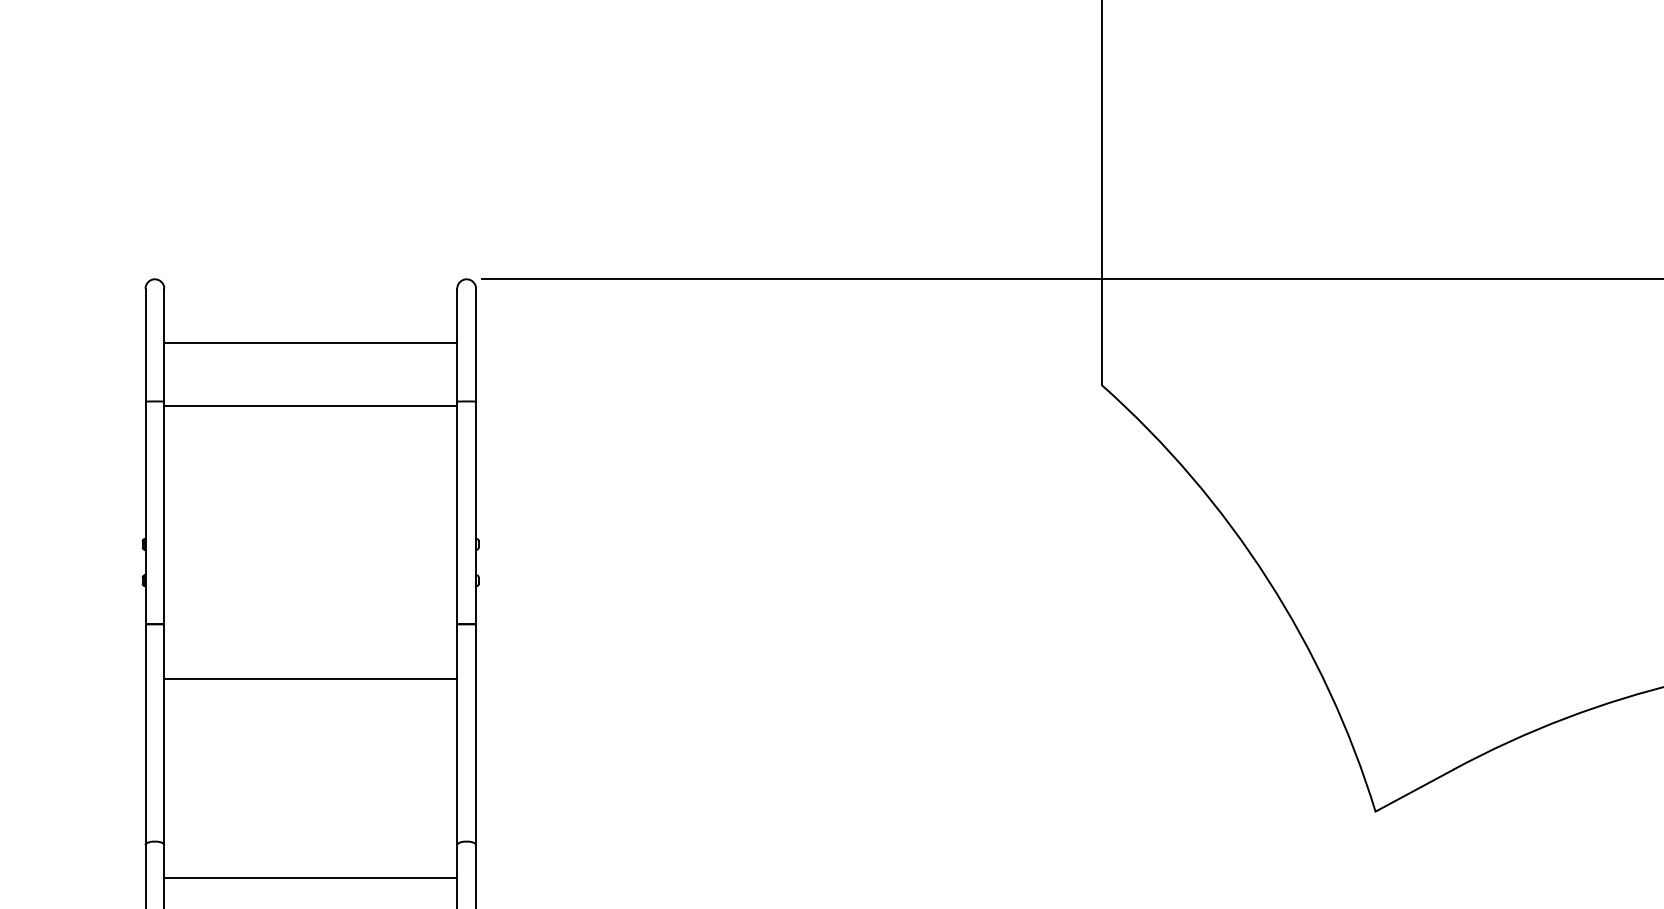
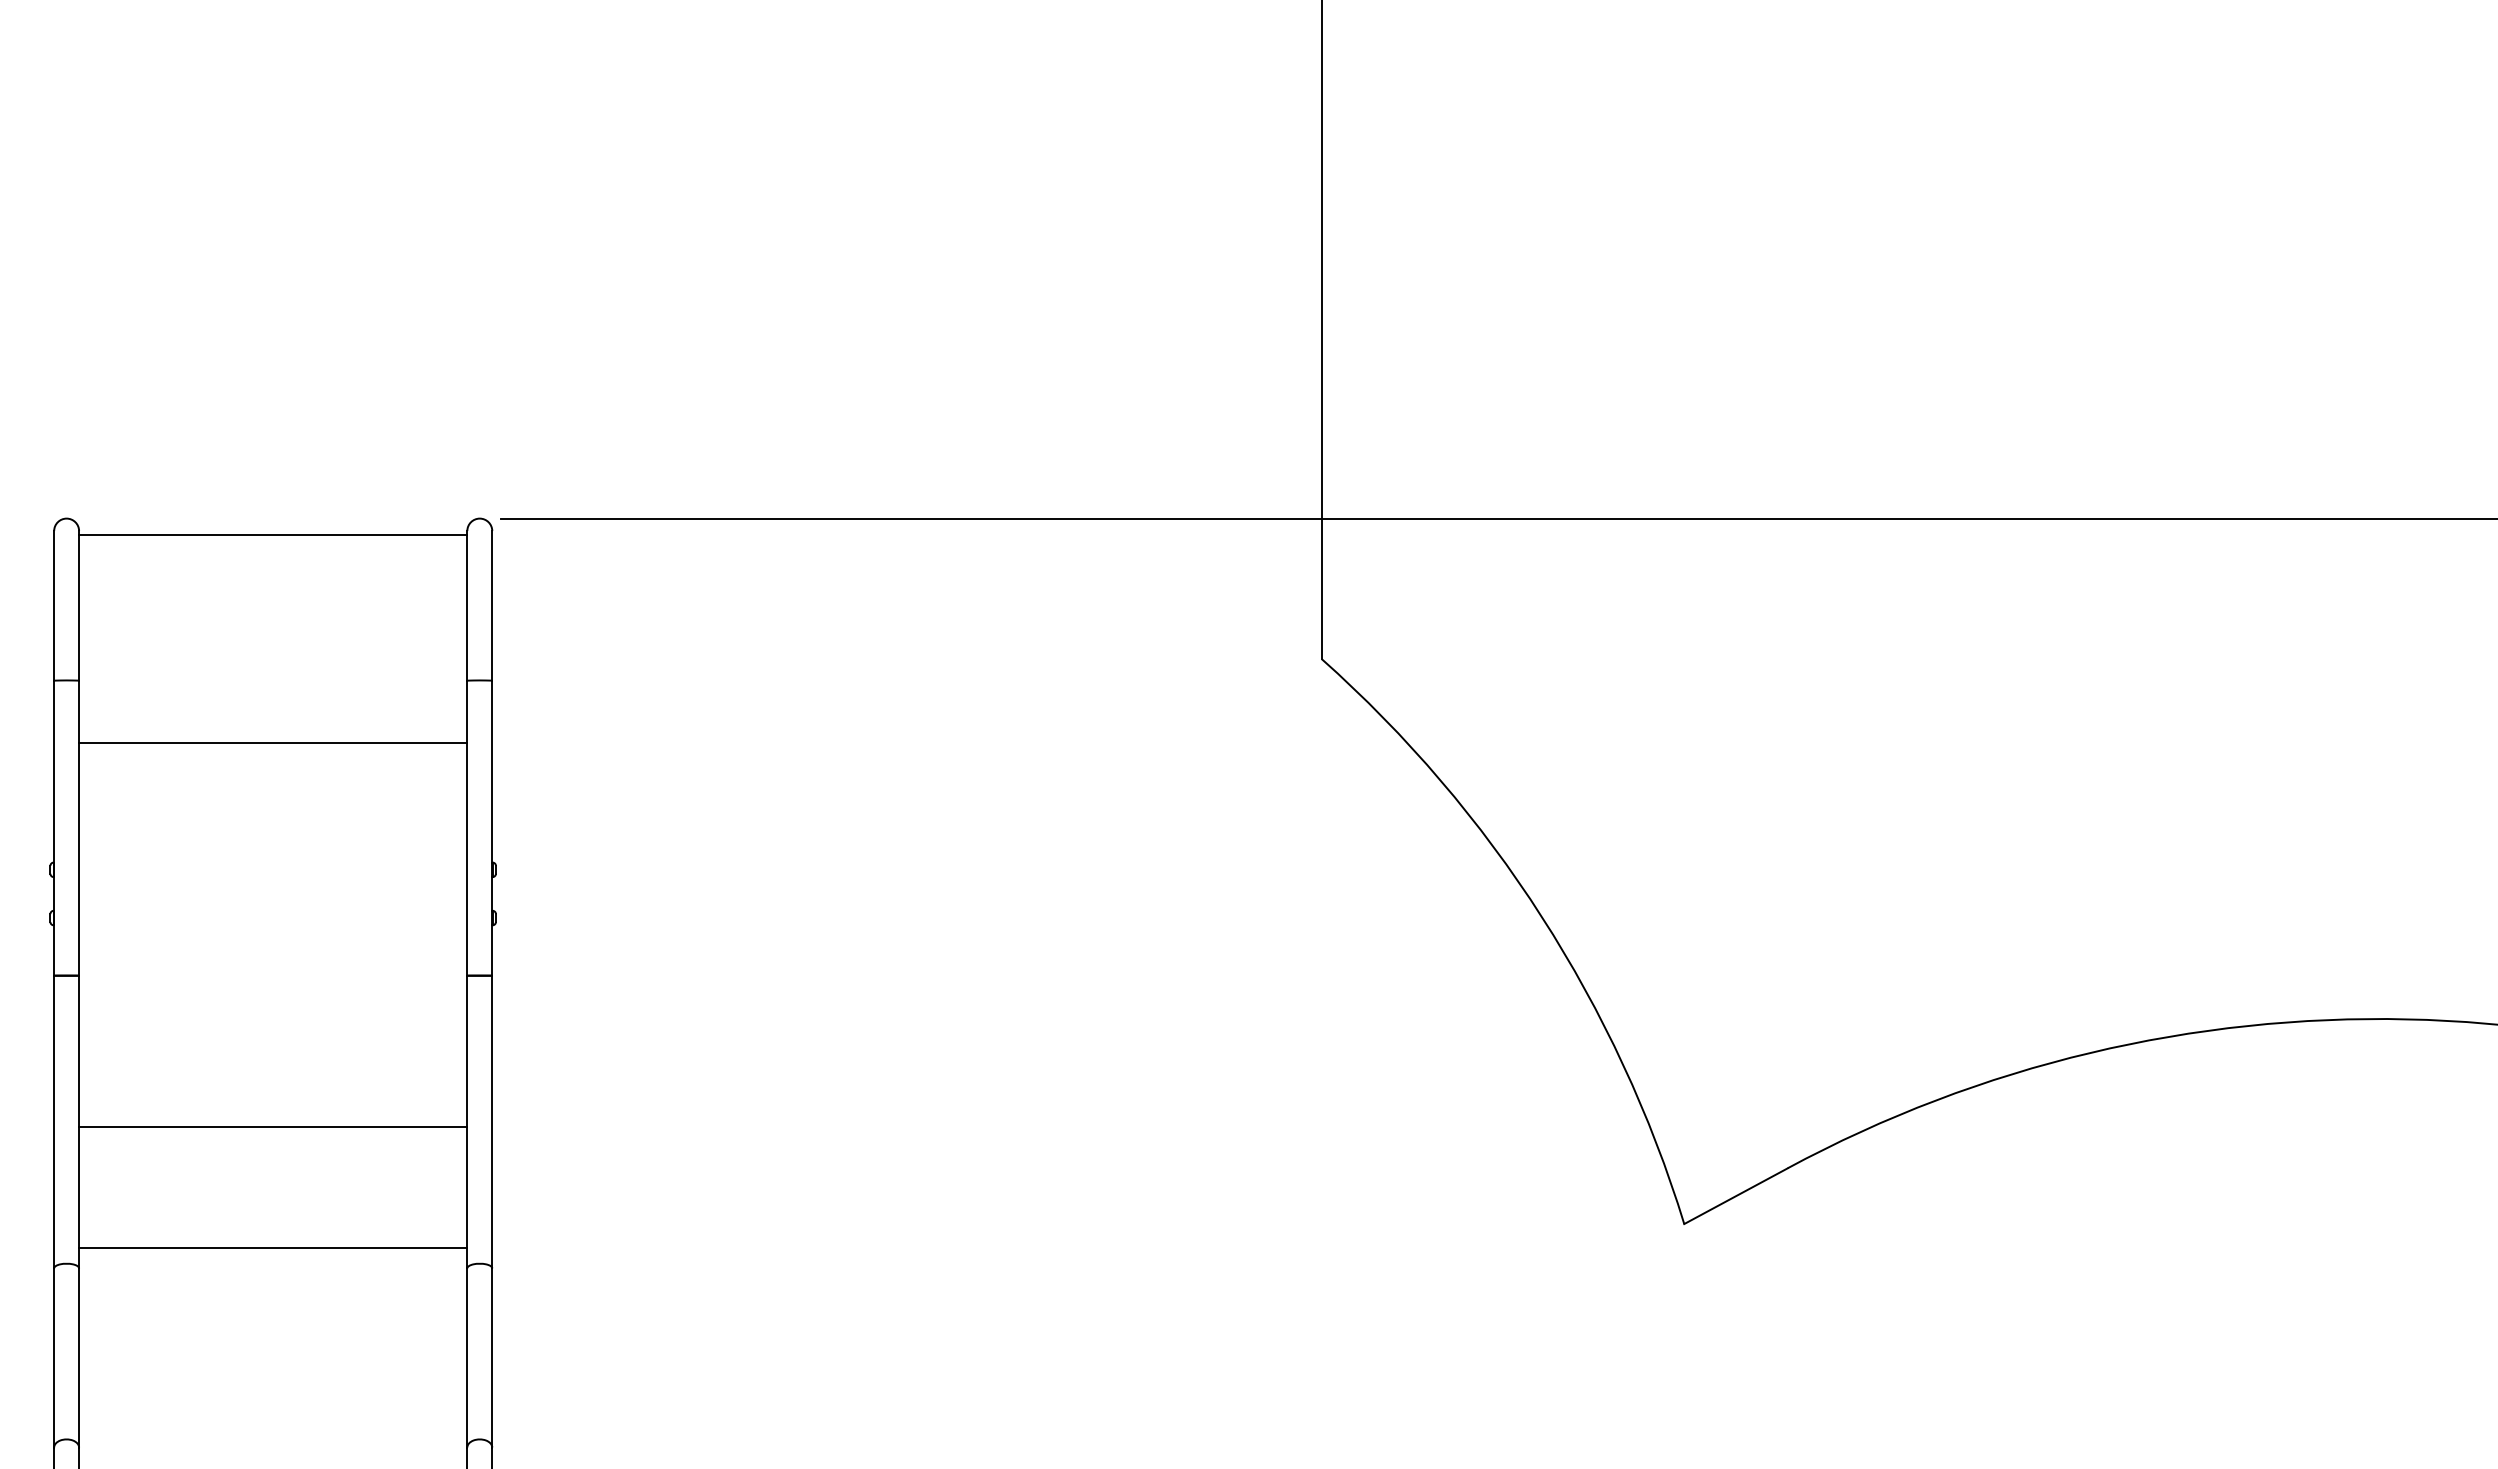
line: (311, 343) -> (273, 535), moved
line: (311, 405) -> (273, 742), moved
line: (311, 678) -> (273, 1126), moved
line: (311, 878) -> (273, 1248), moved

